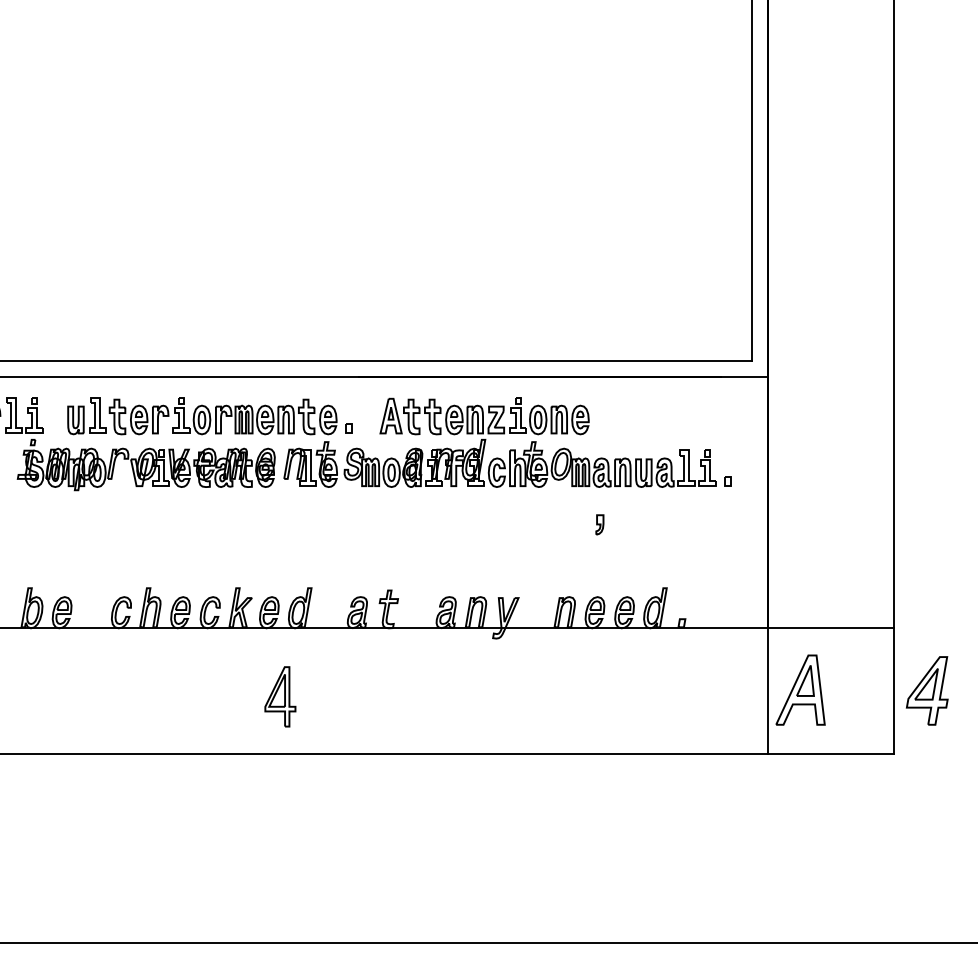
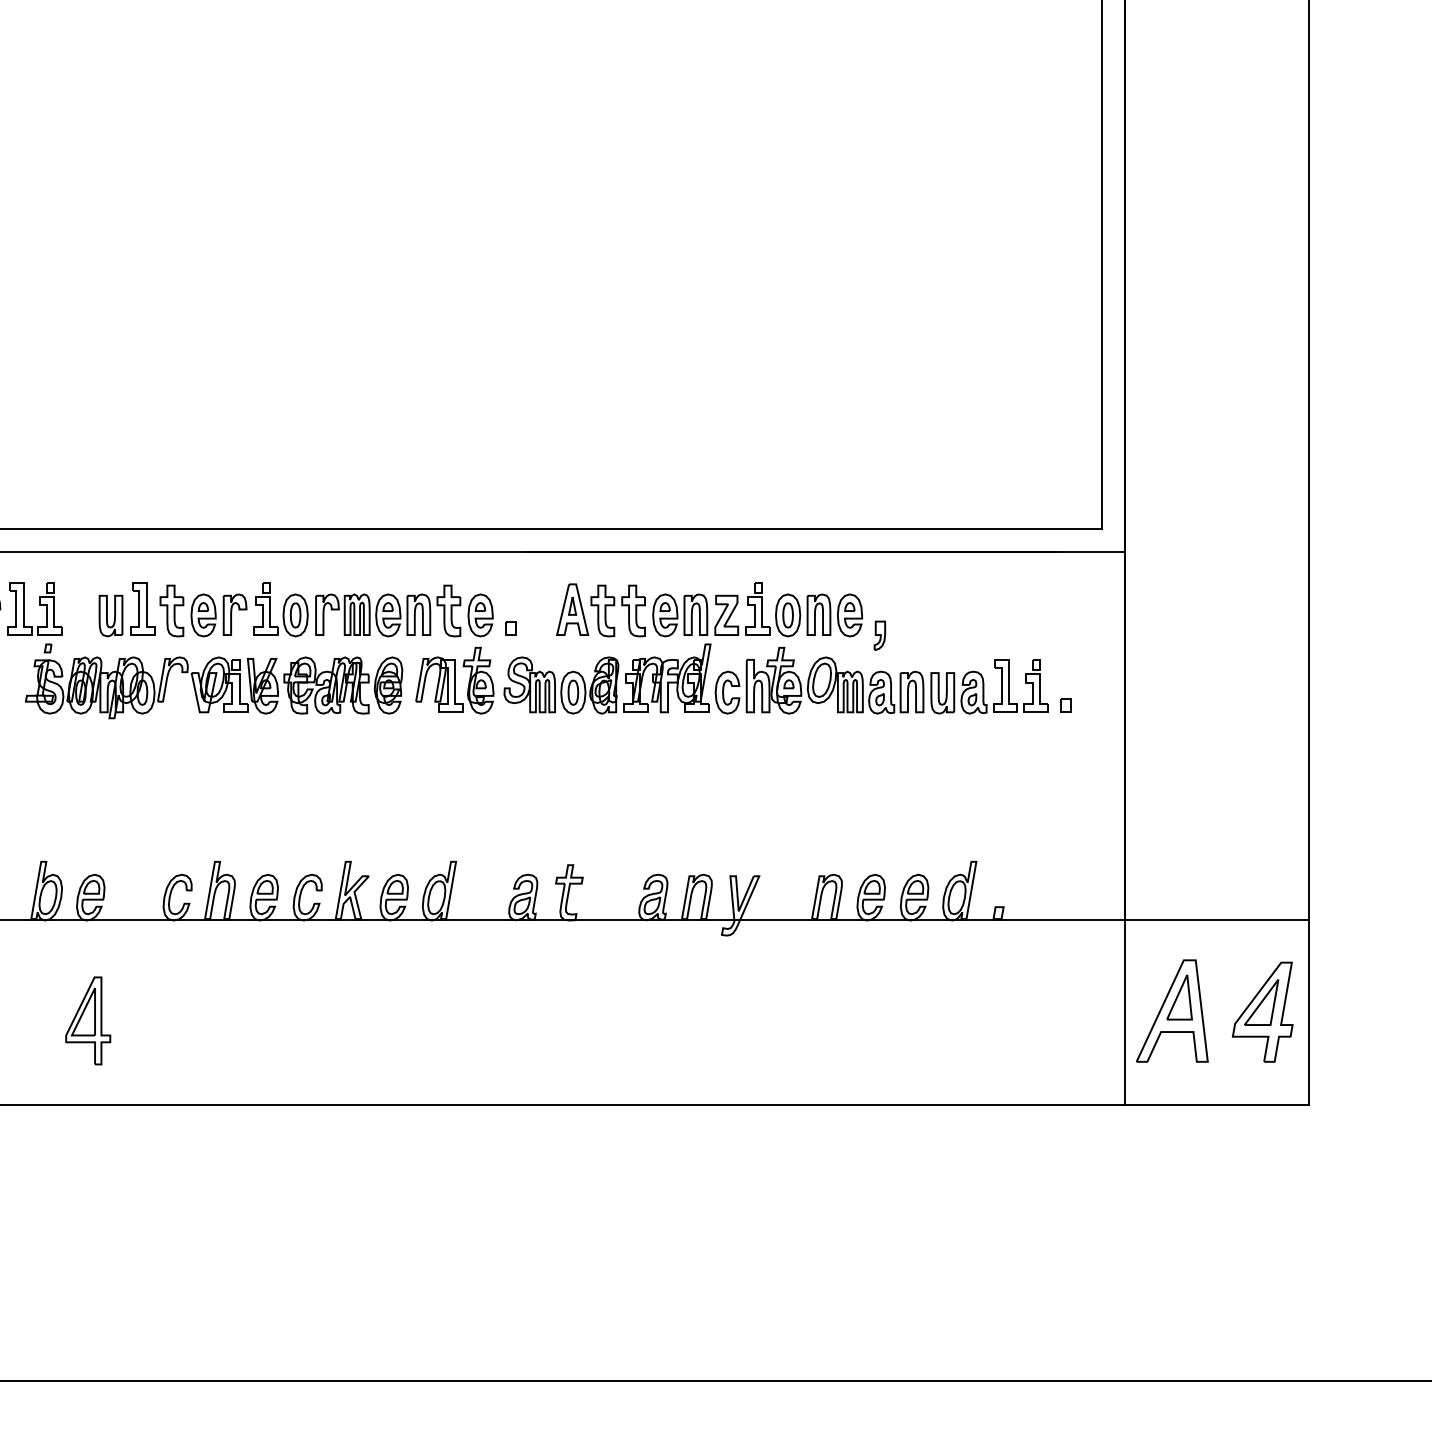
part: (599, 524) -> (879, 635), moved
part: (926, 690) -> (1261, 1011), moved
part: (280, 696) -> (88, 1020), moved

